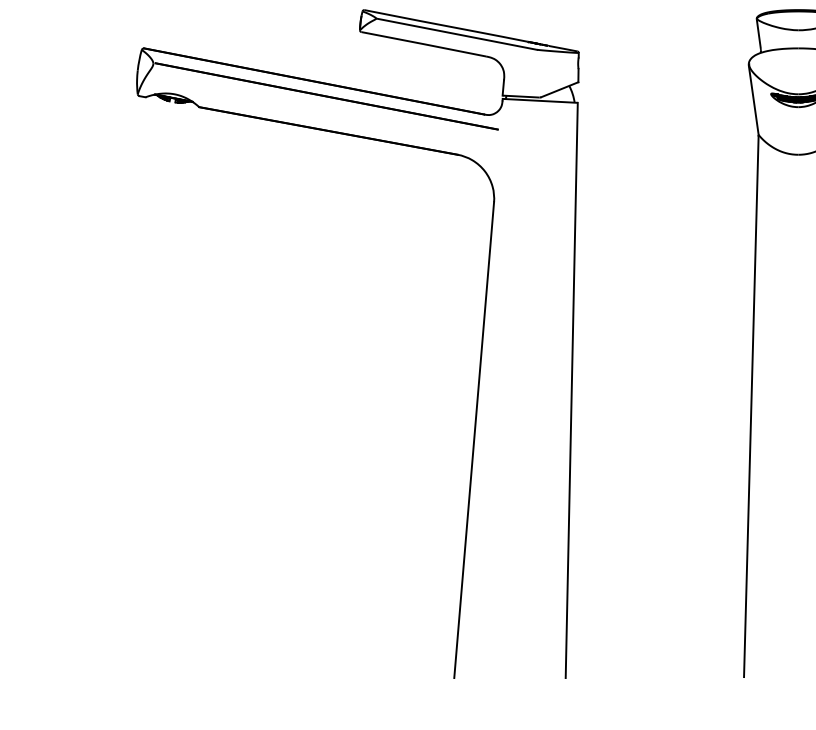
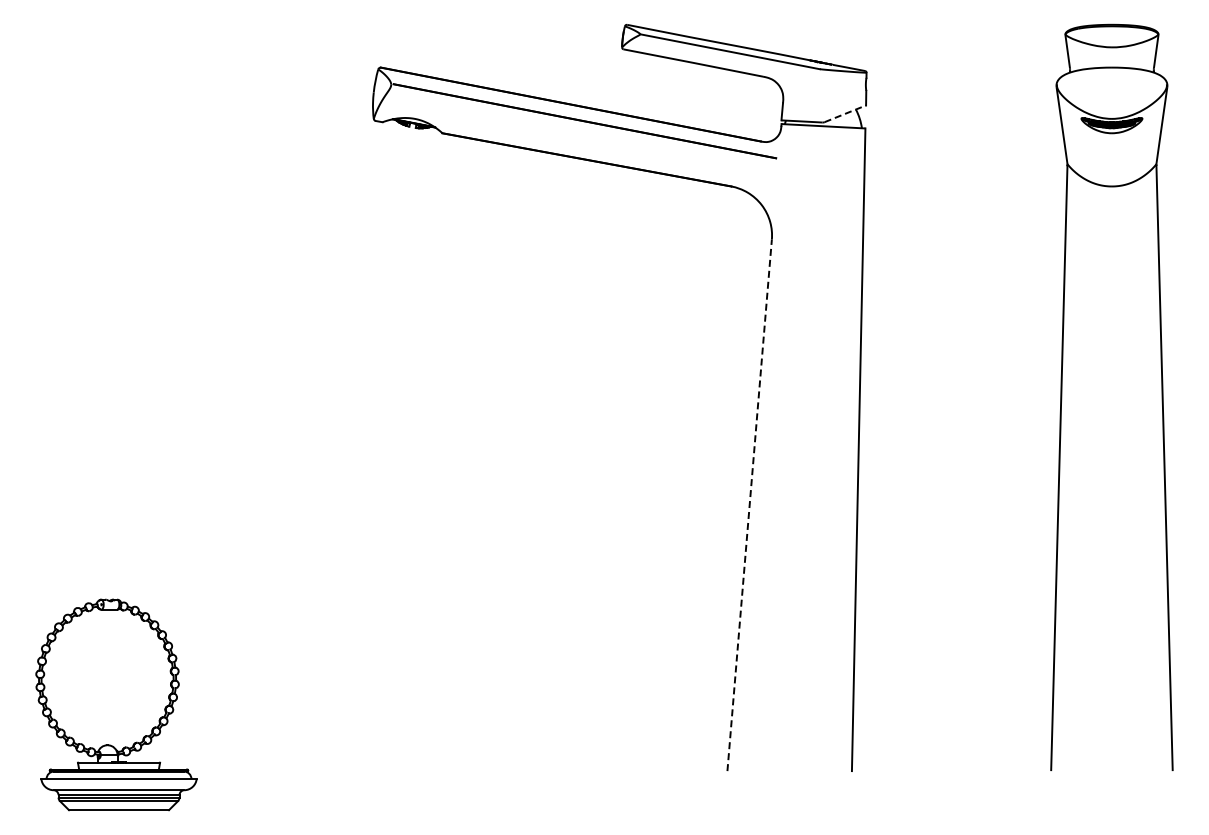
line: (559, 89) -> (845, 113), solid -> dashed
line: (474, 440) -> (749, 505), solid -> dashed

